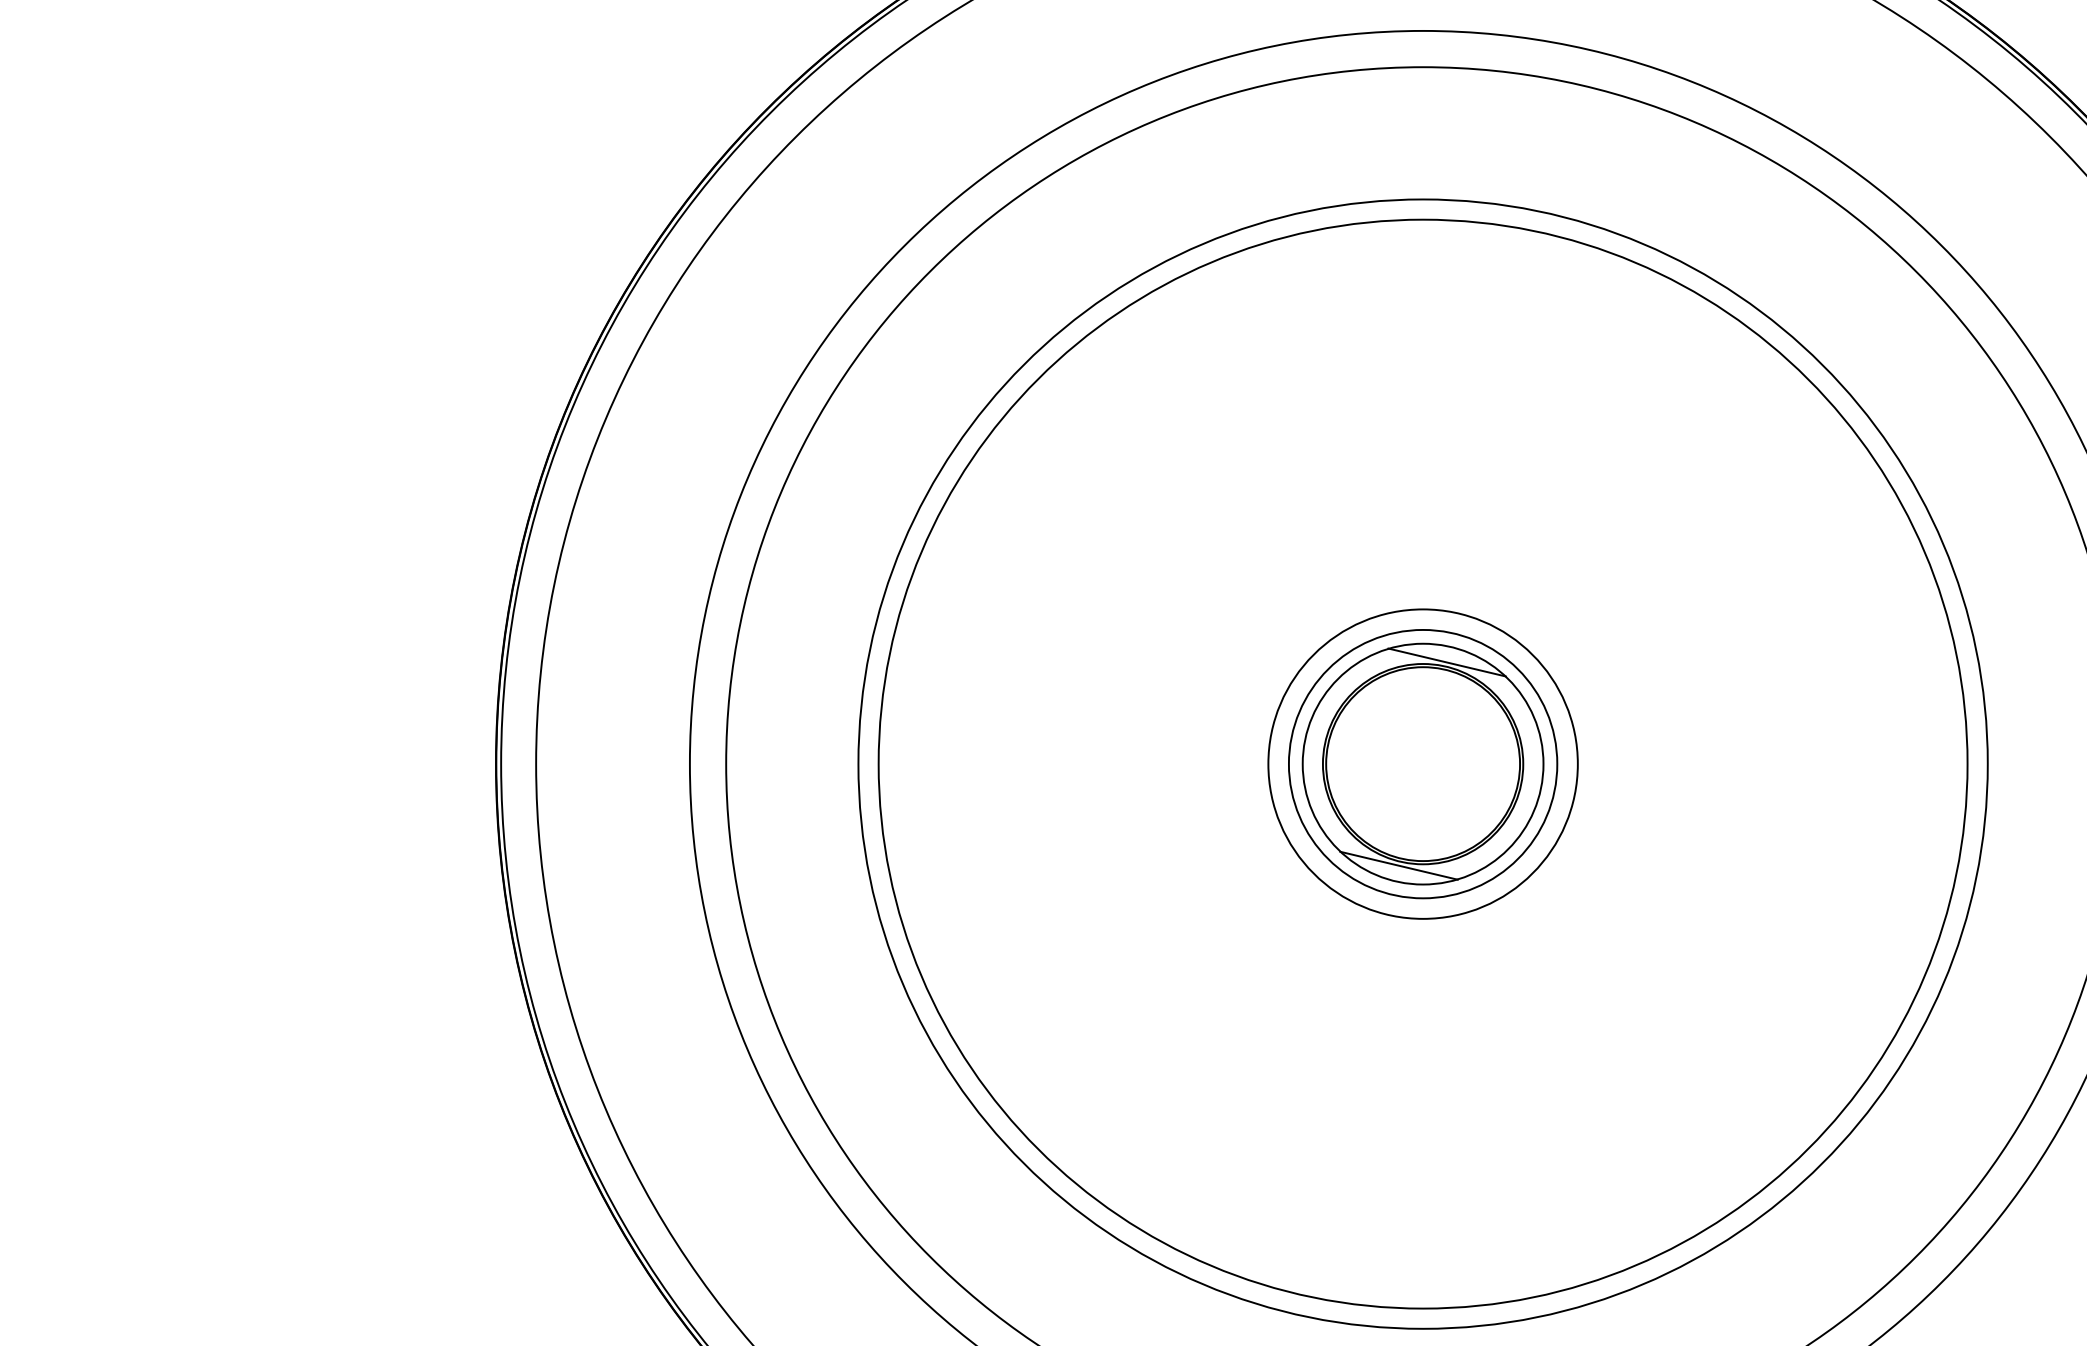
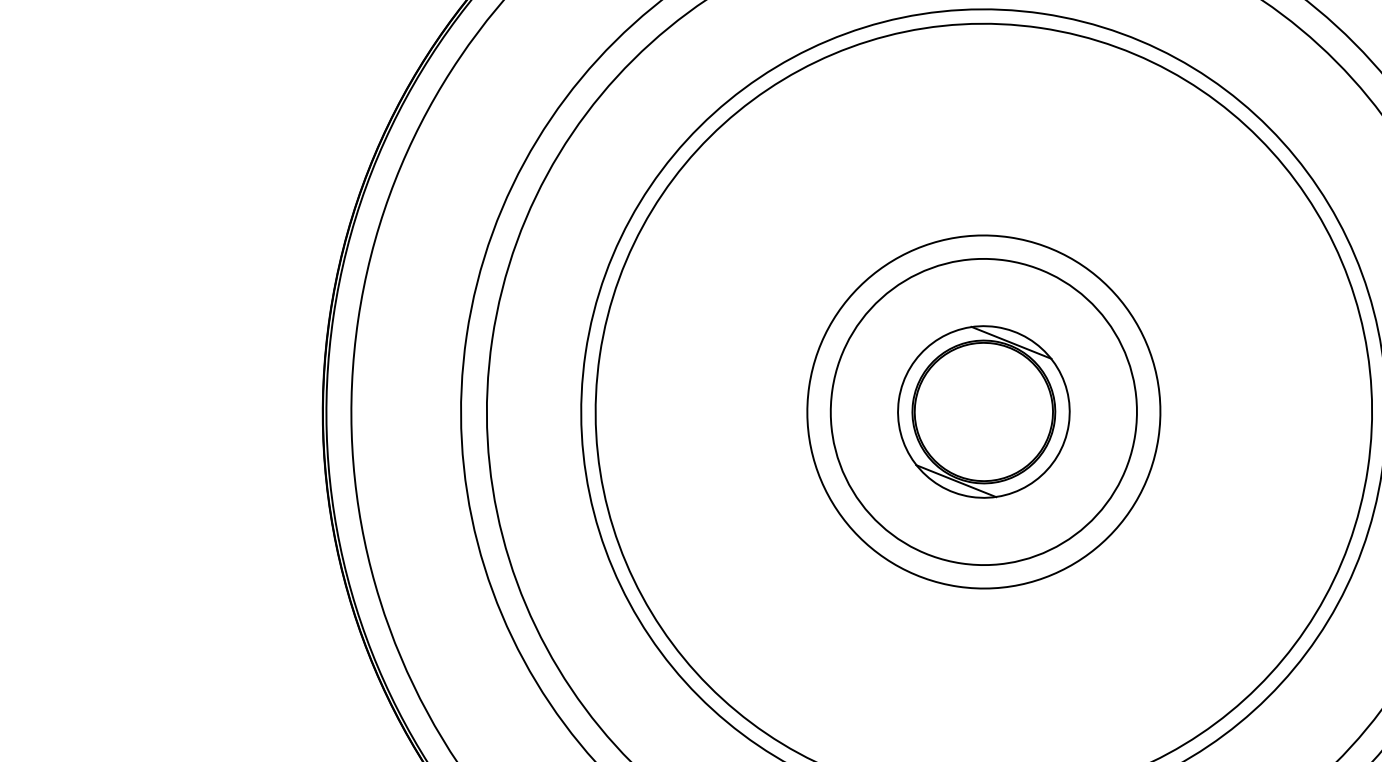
circle: (1422, 763) -> (983, 411), size x1.6
circle: (1422, 763) -> (983, 411), size x1.6

